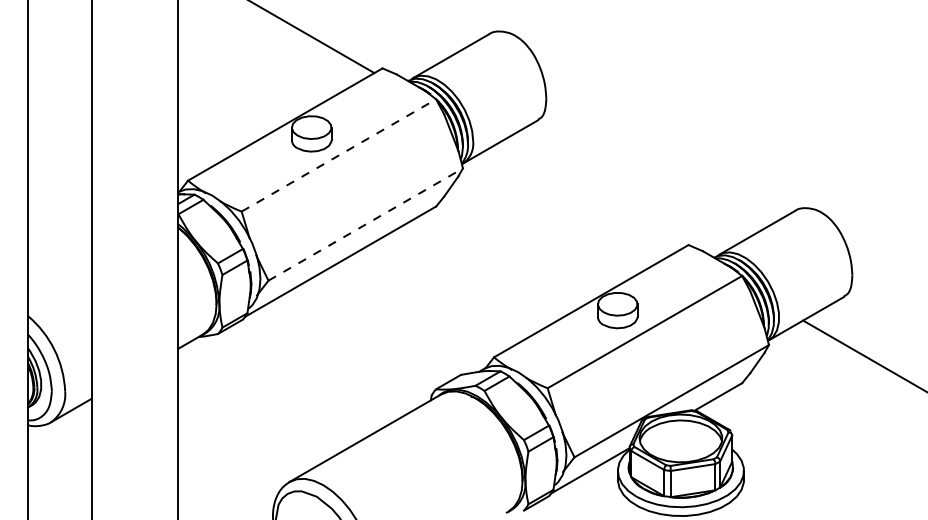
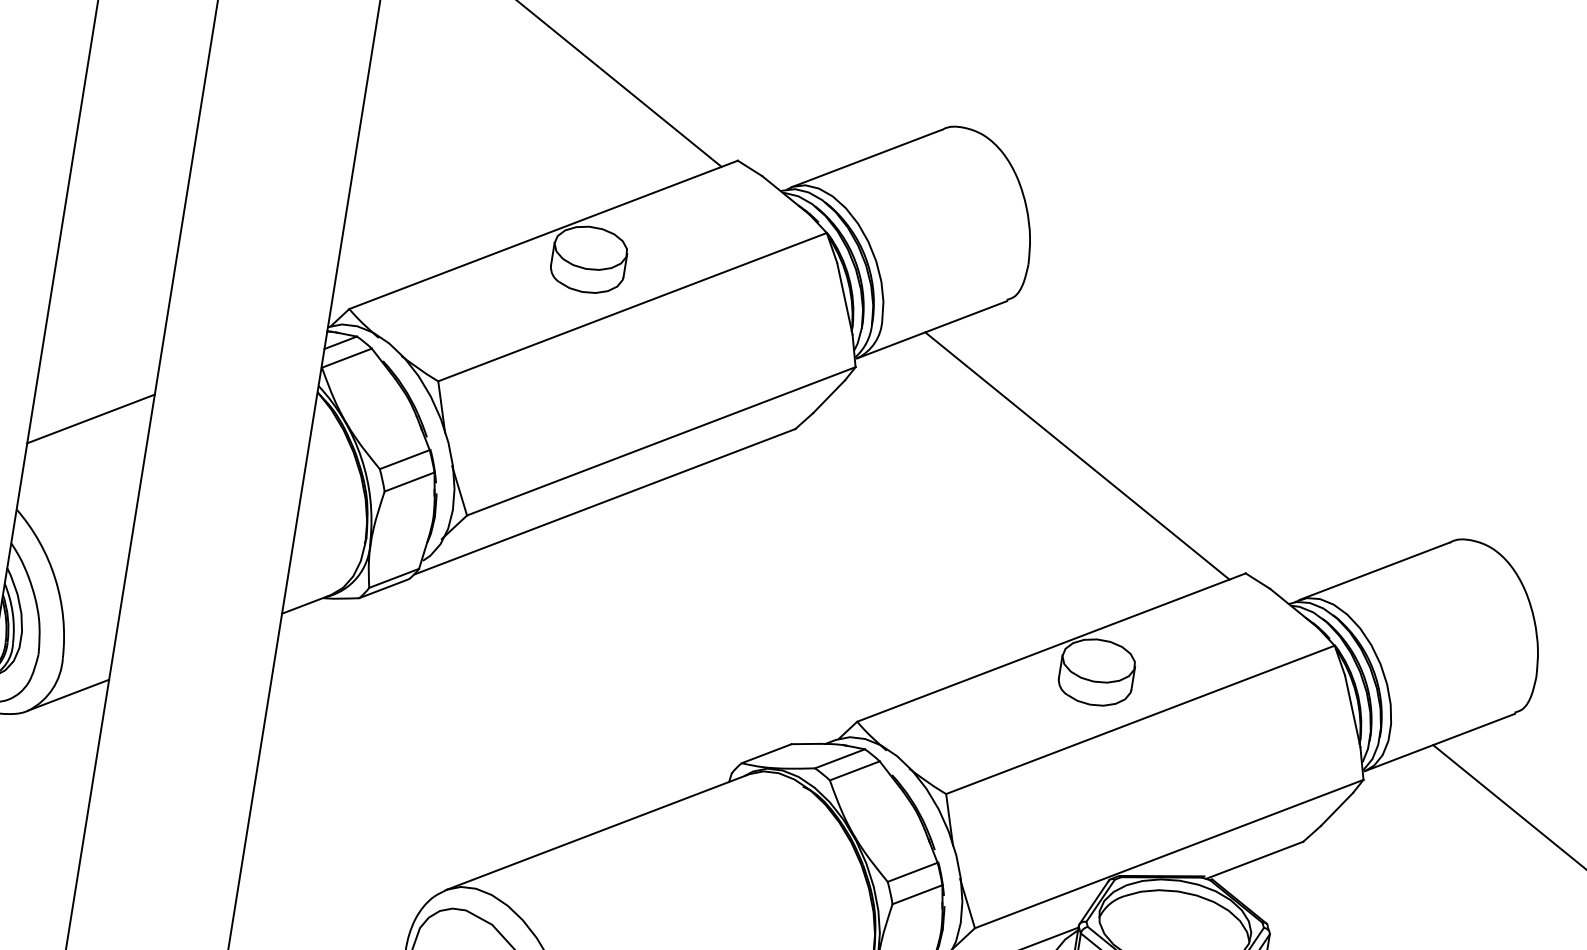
line: (339, 155) -> (633, 307), dashed -> solid
line: (588, 196) -> (1076, 455), added
line: (366, 224) -> (662, 441), dashed -> solid
line: (59, 260) -> (90, 417), added

